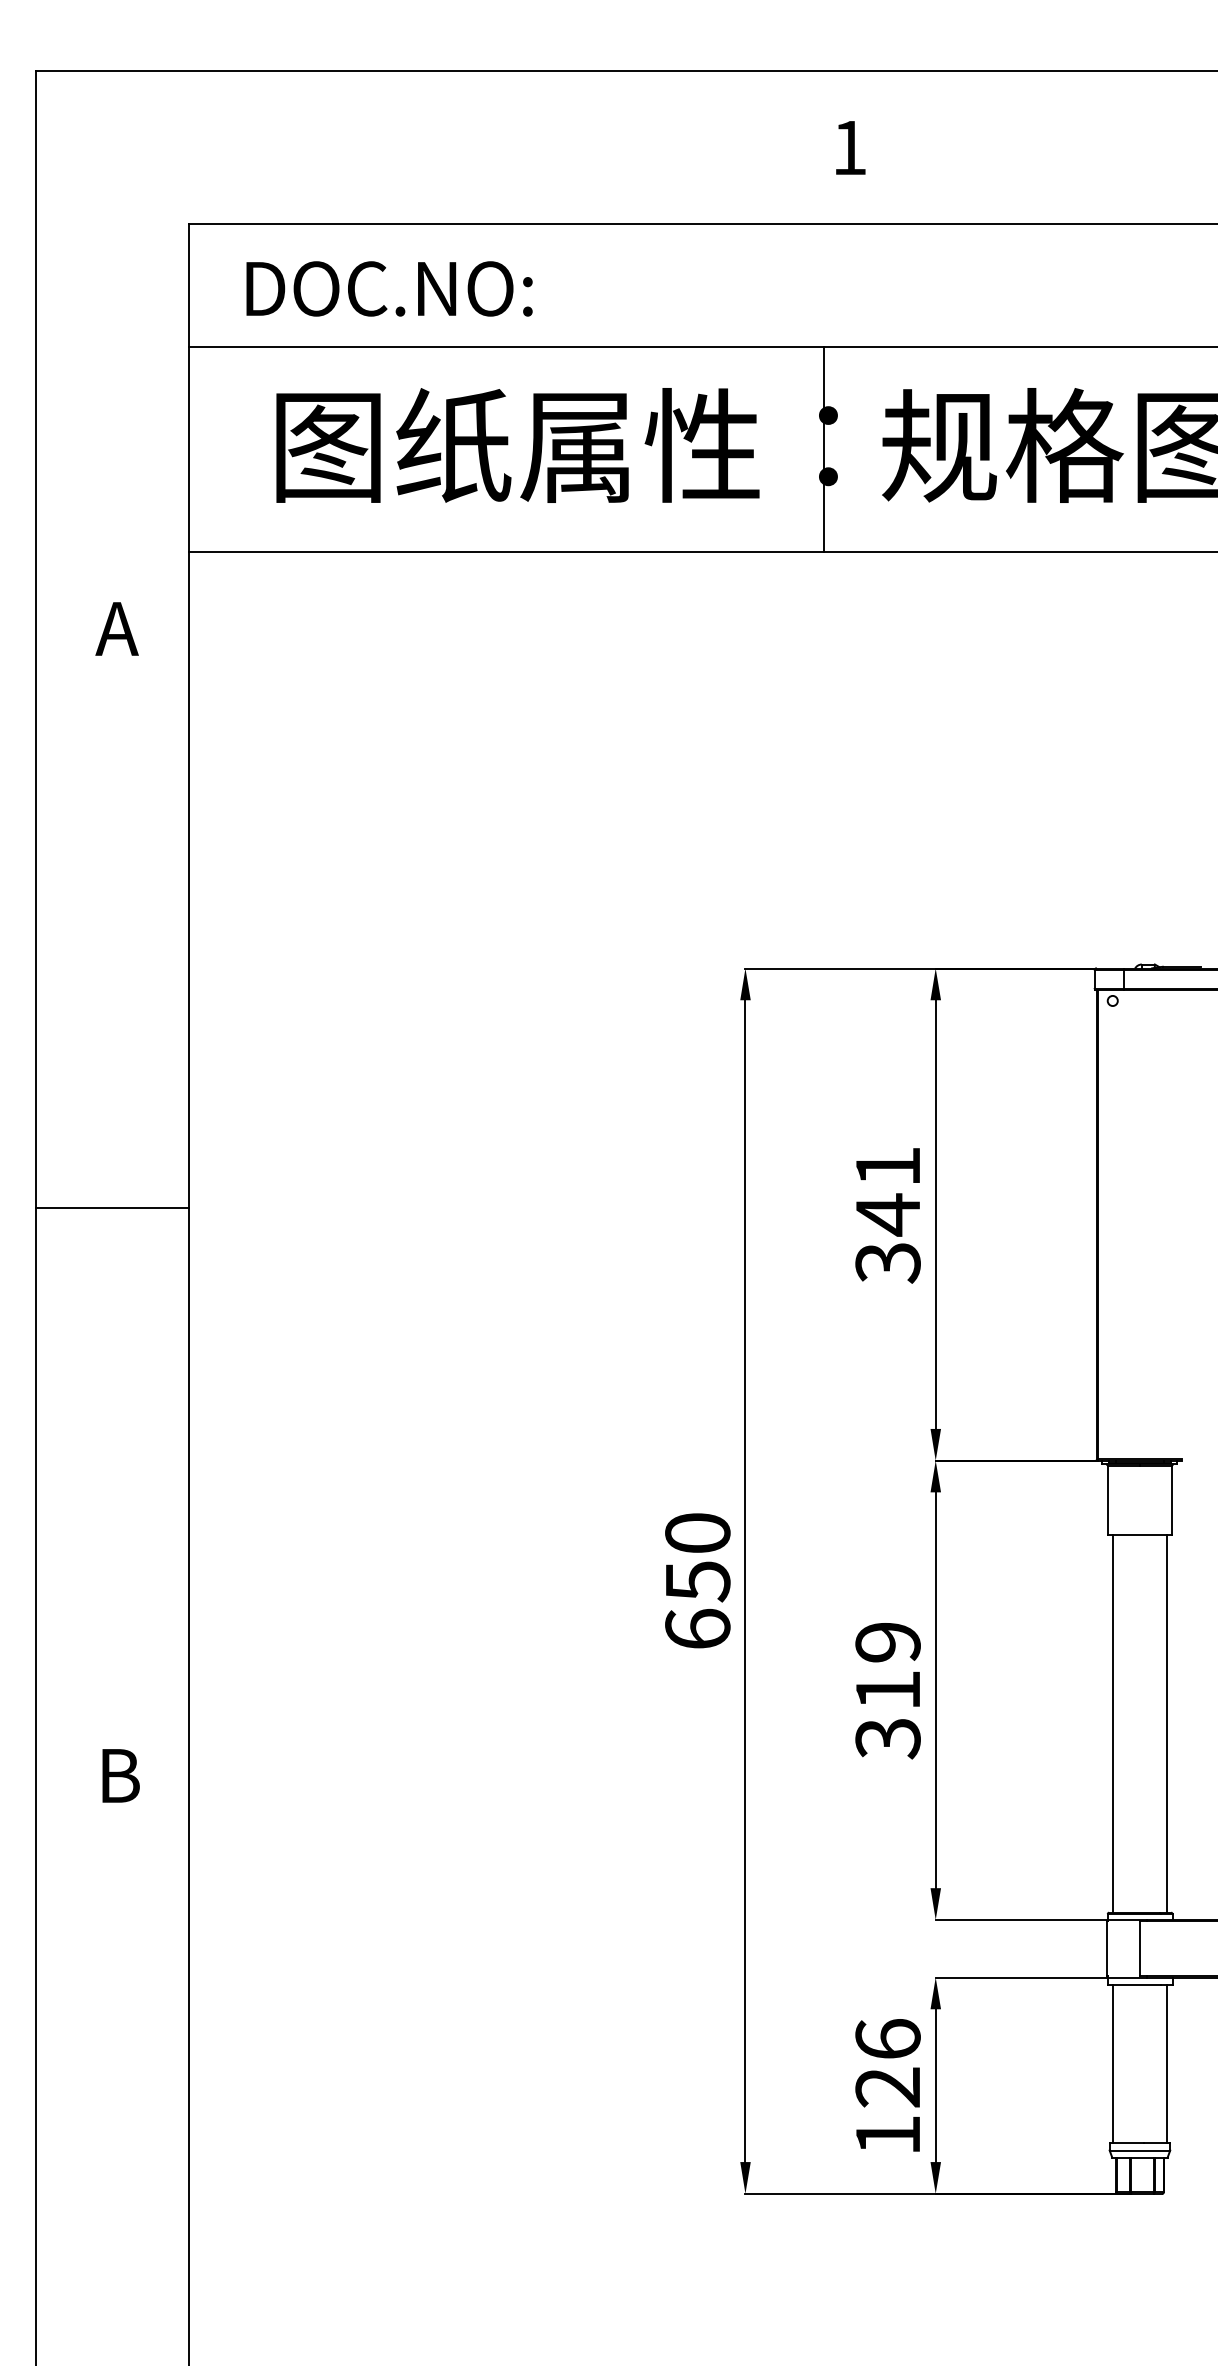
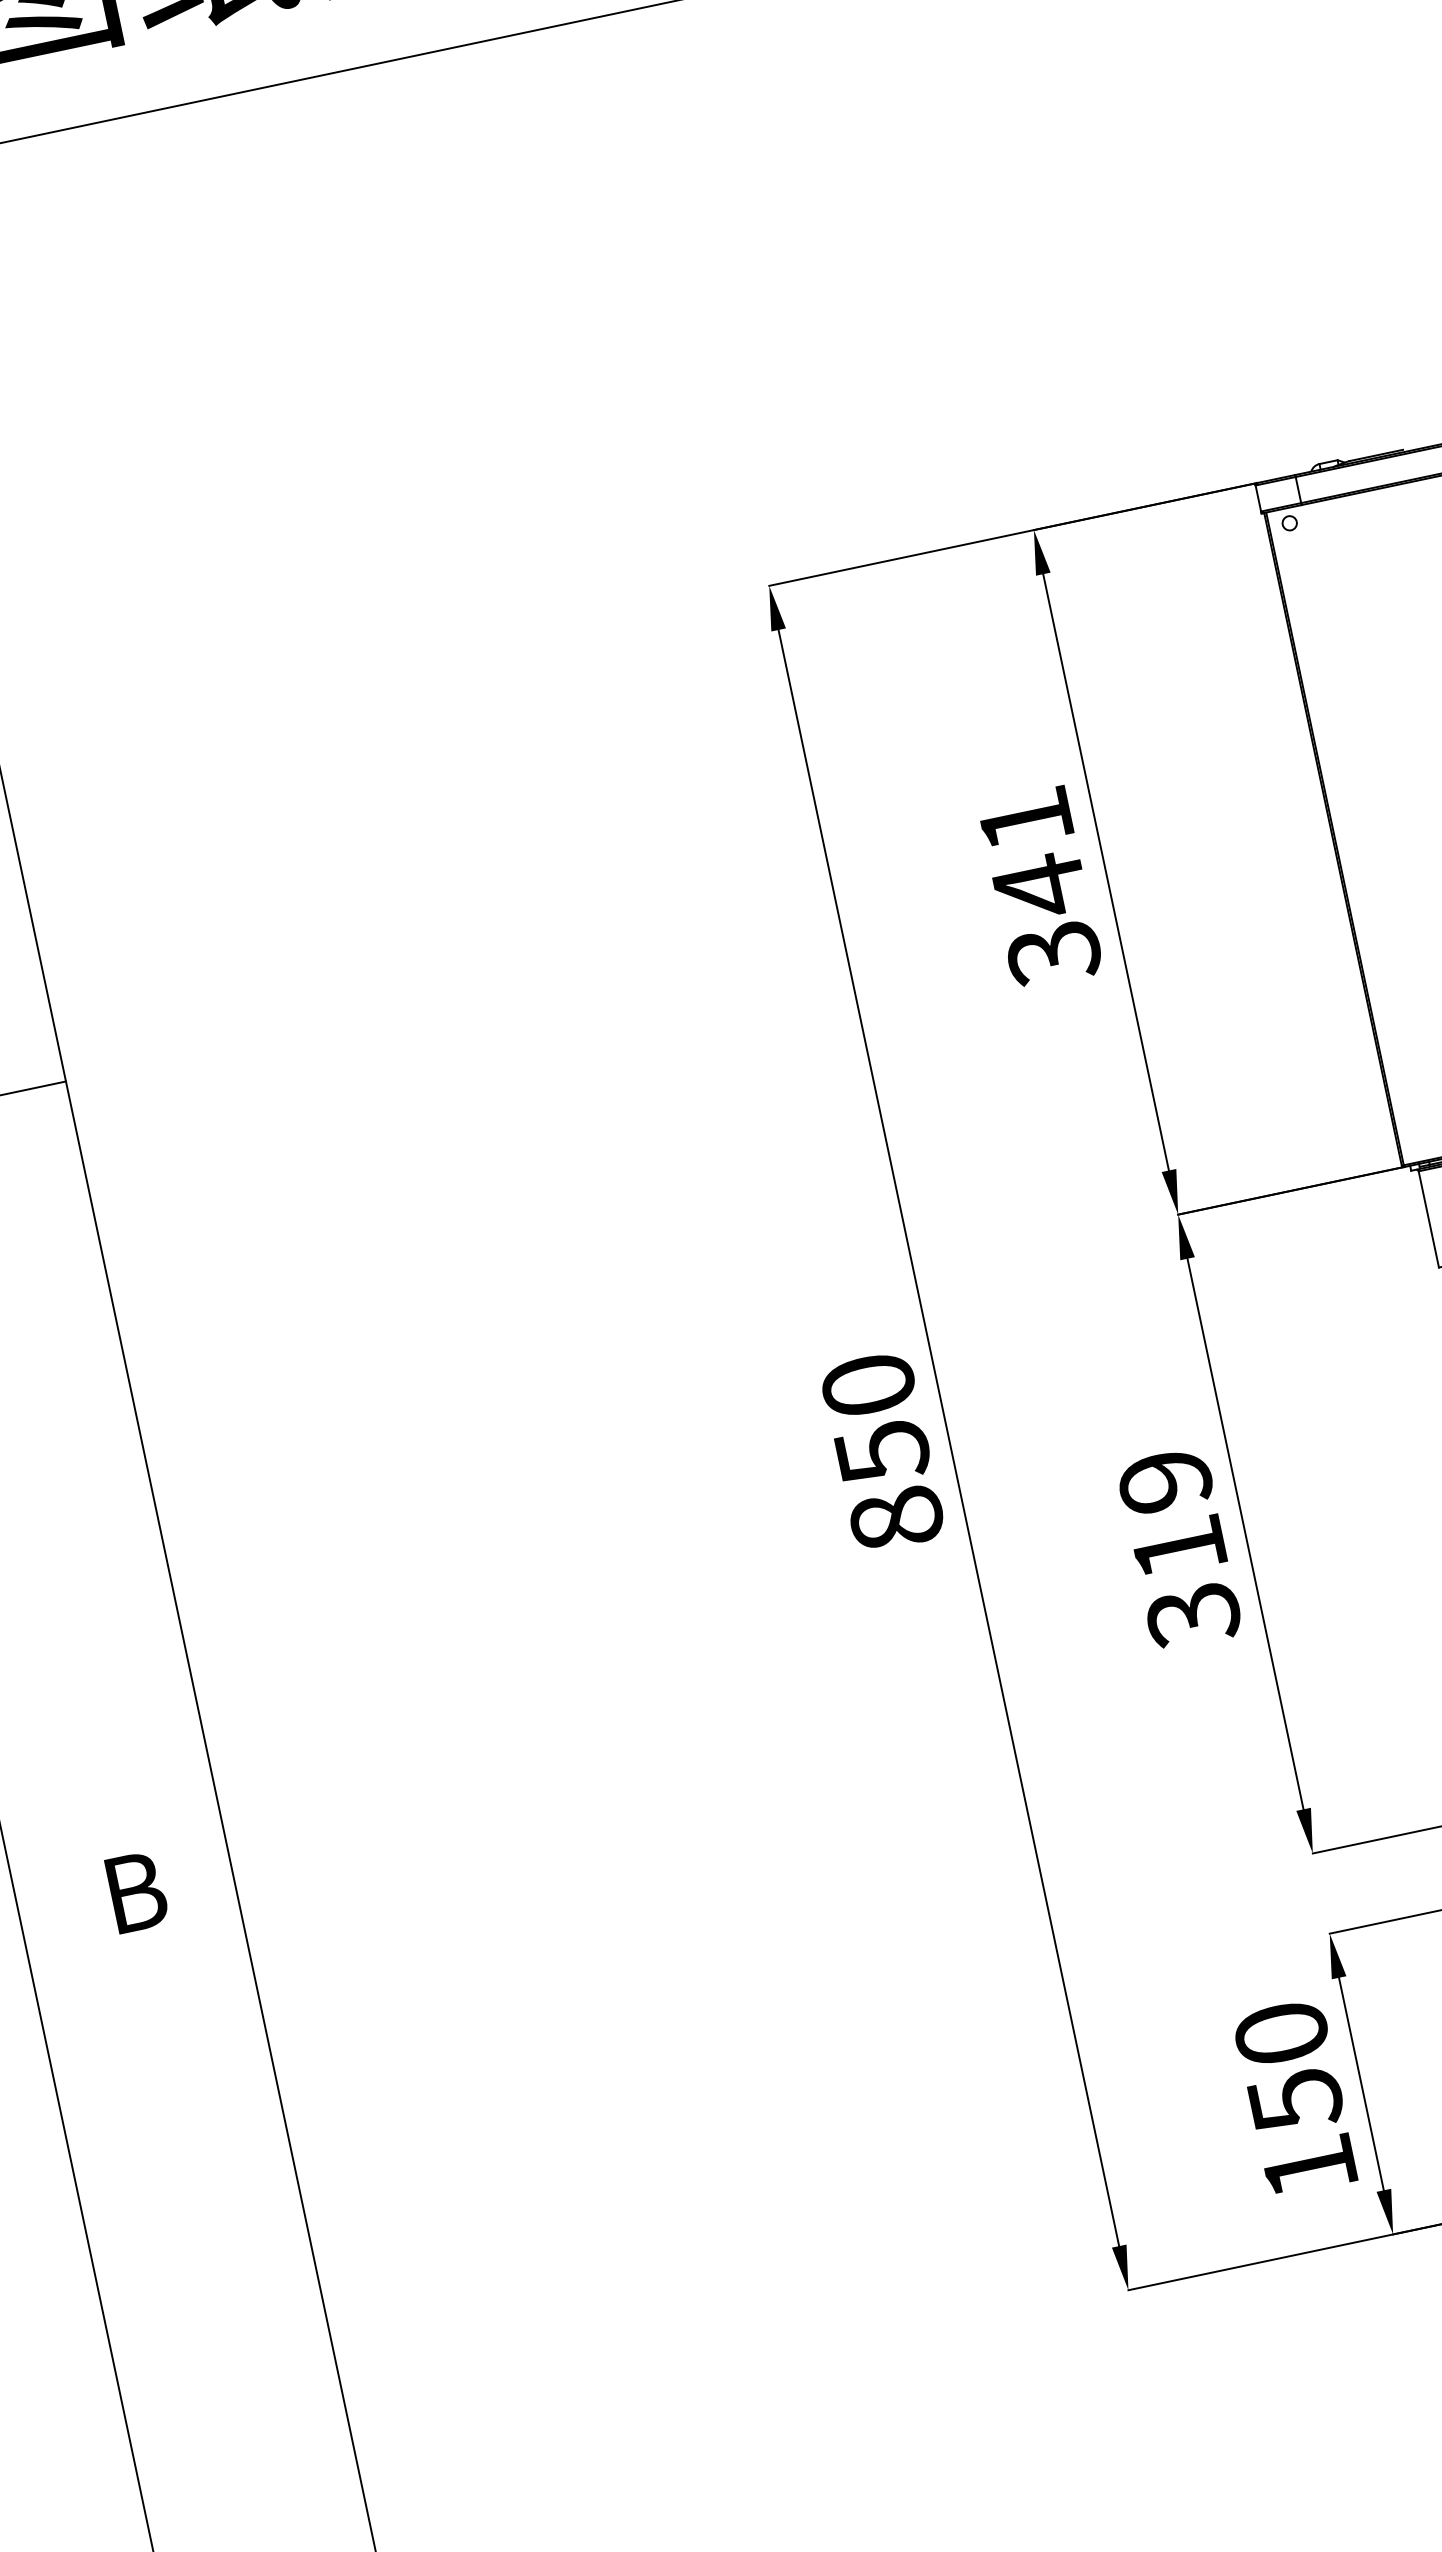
text: (697, 1629) -> (896, 1519), 650 -> 850
text: (887, 2063) -> (1287, 2067), 126 -> 150

